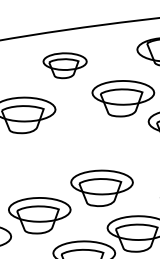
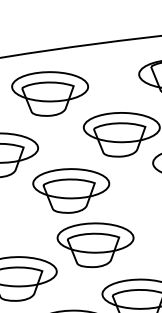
part: (64, 65) -> (49, 93), size x1.43
part: (82, 143) -> (71, 189), added

